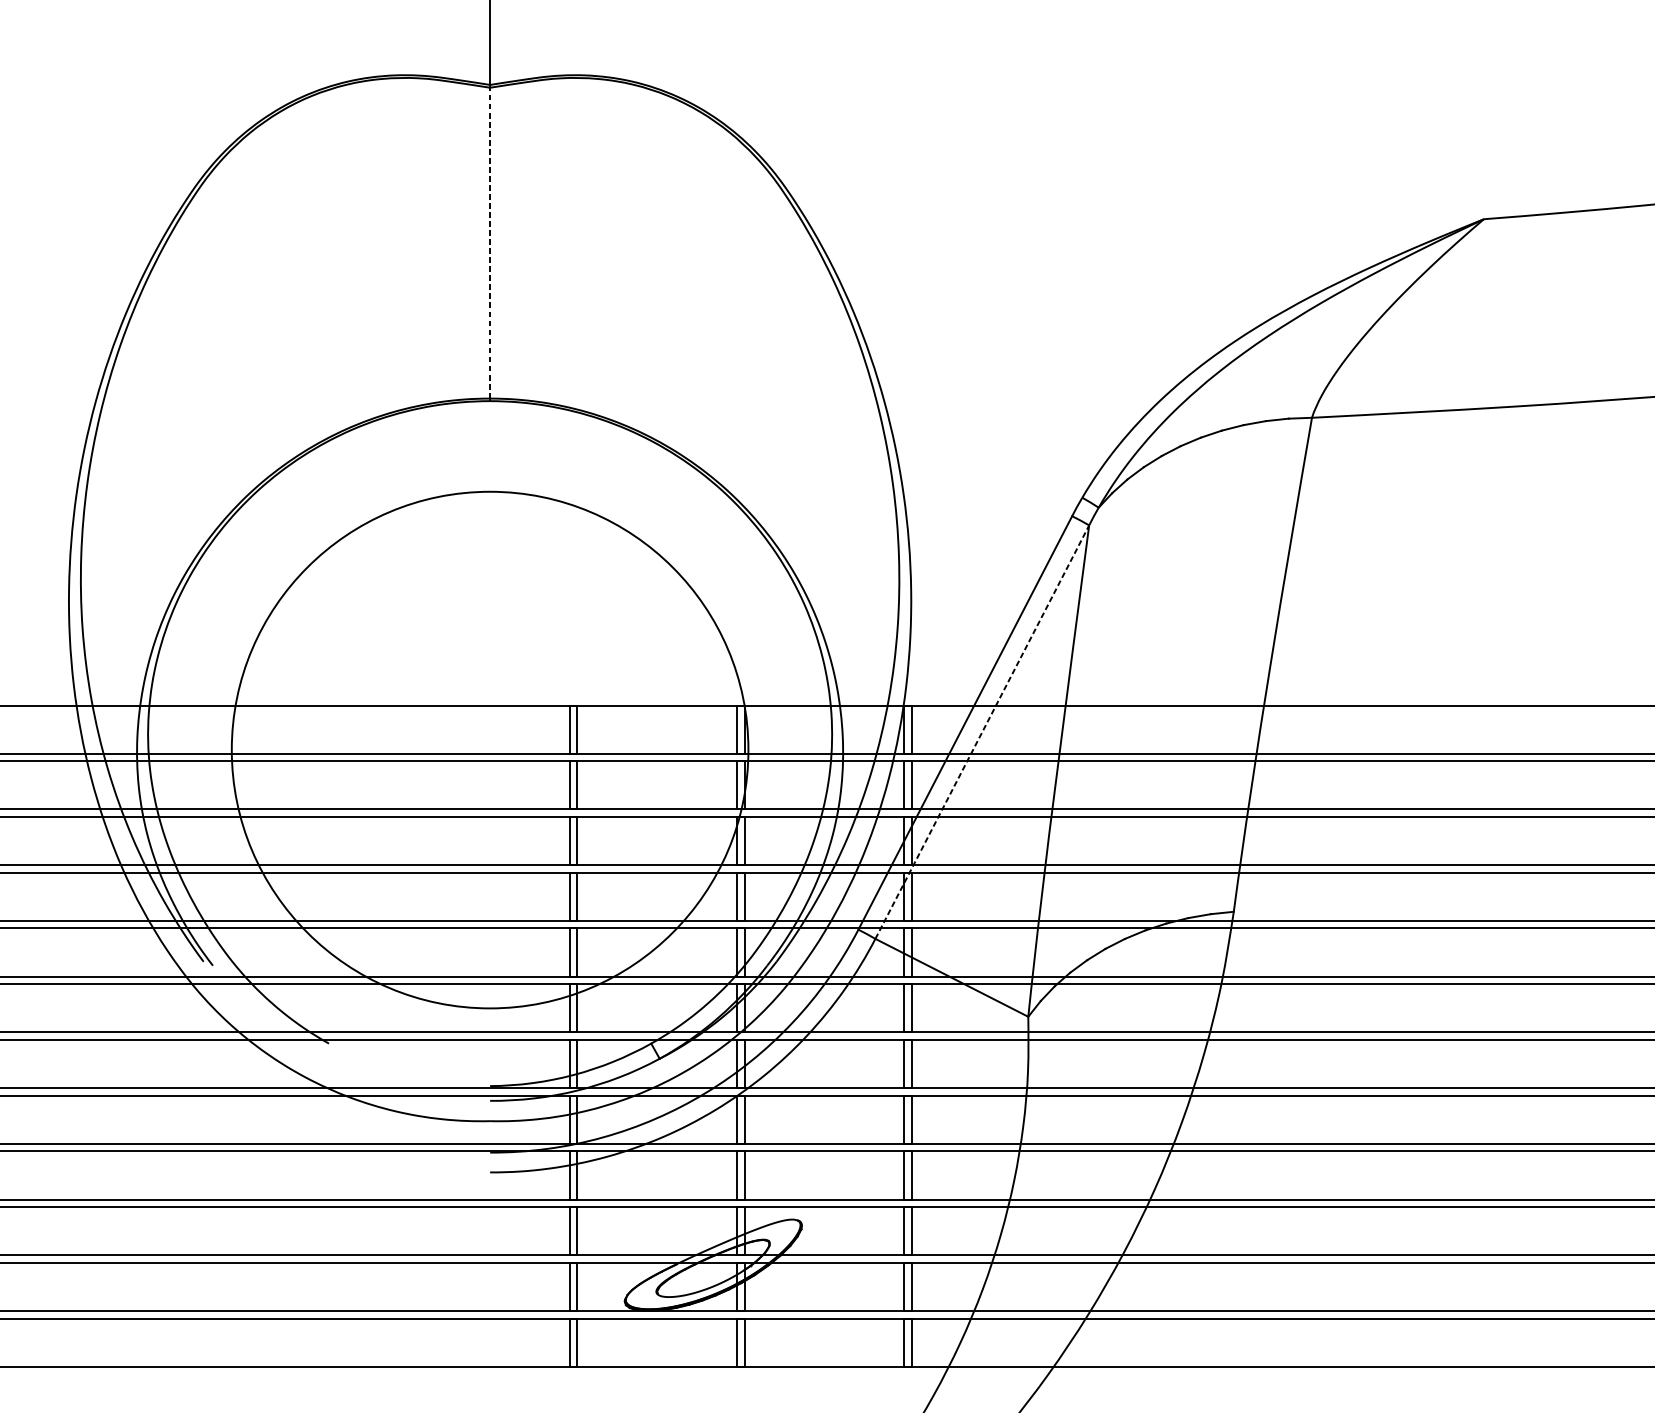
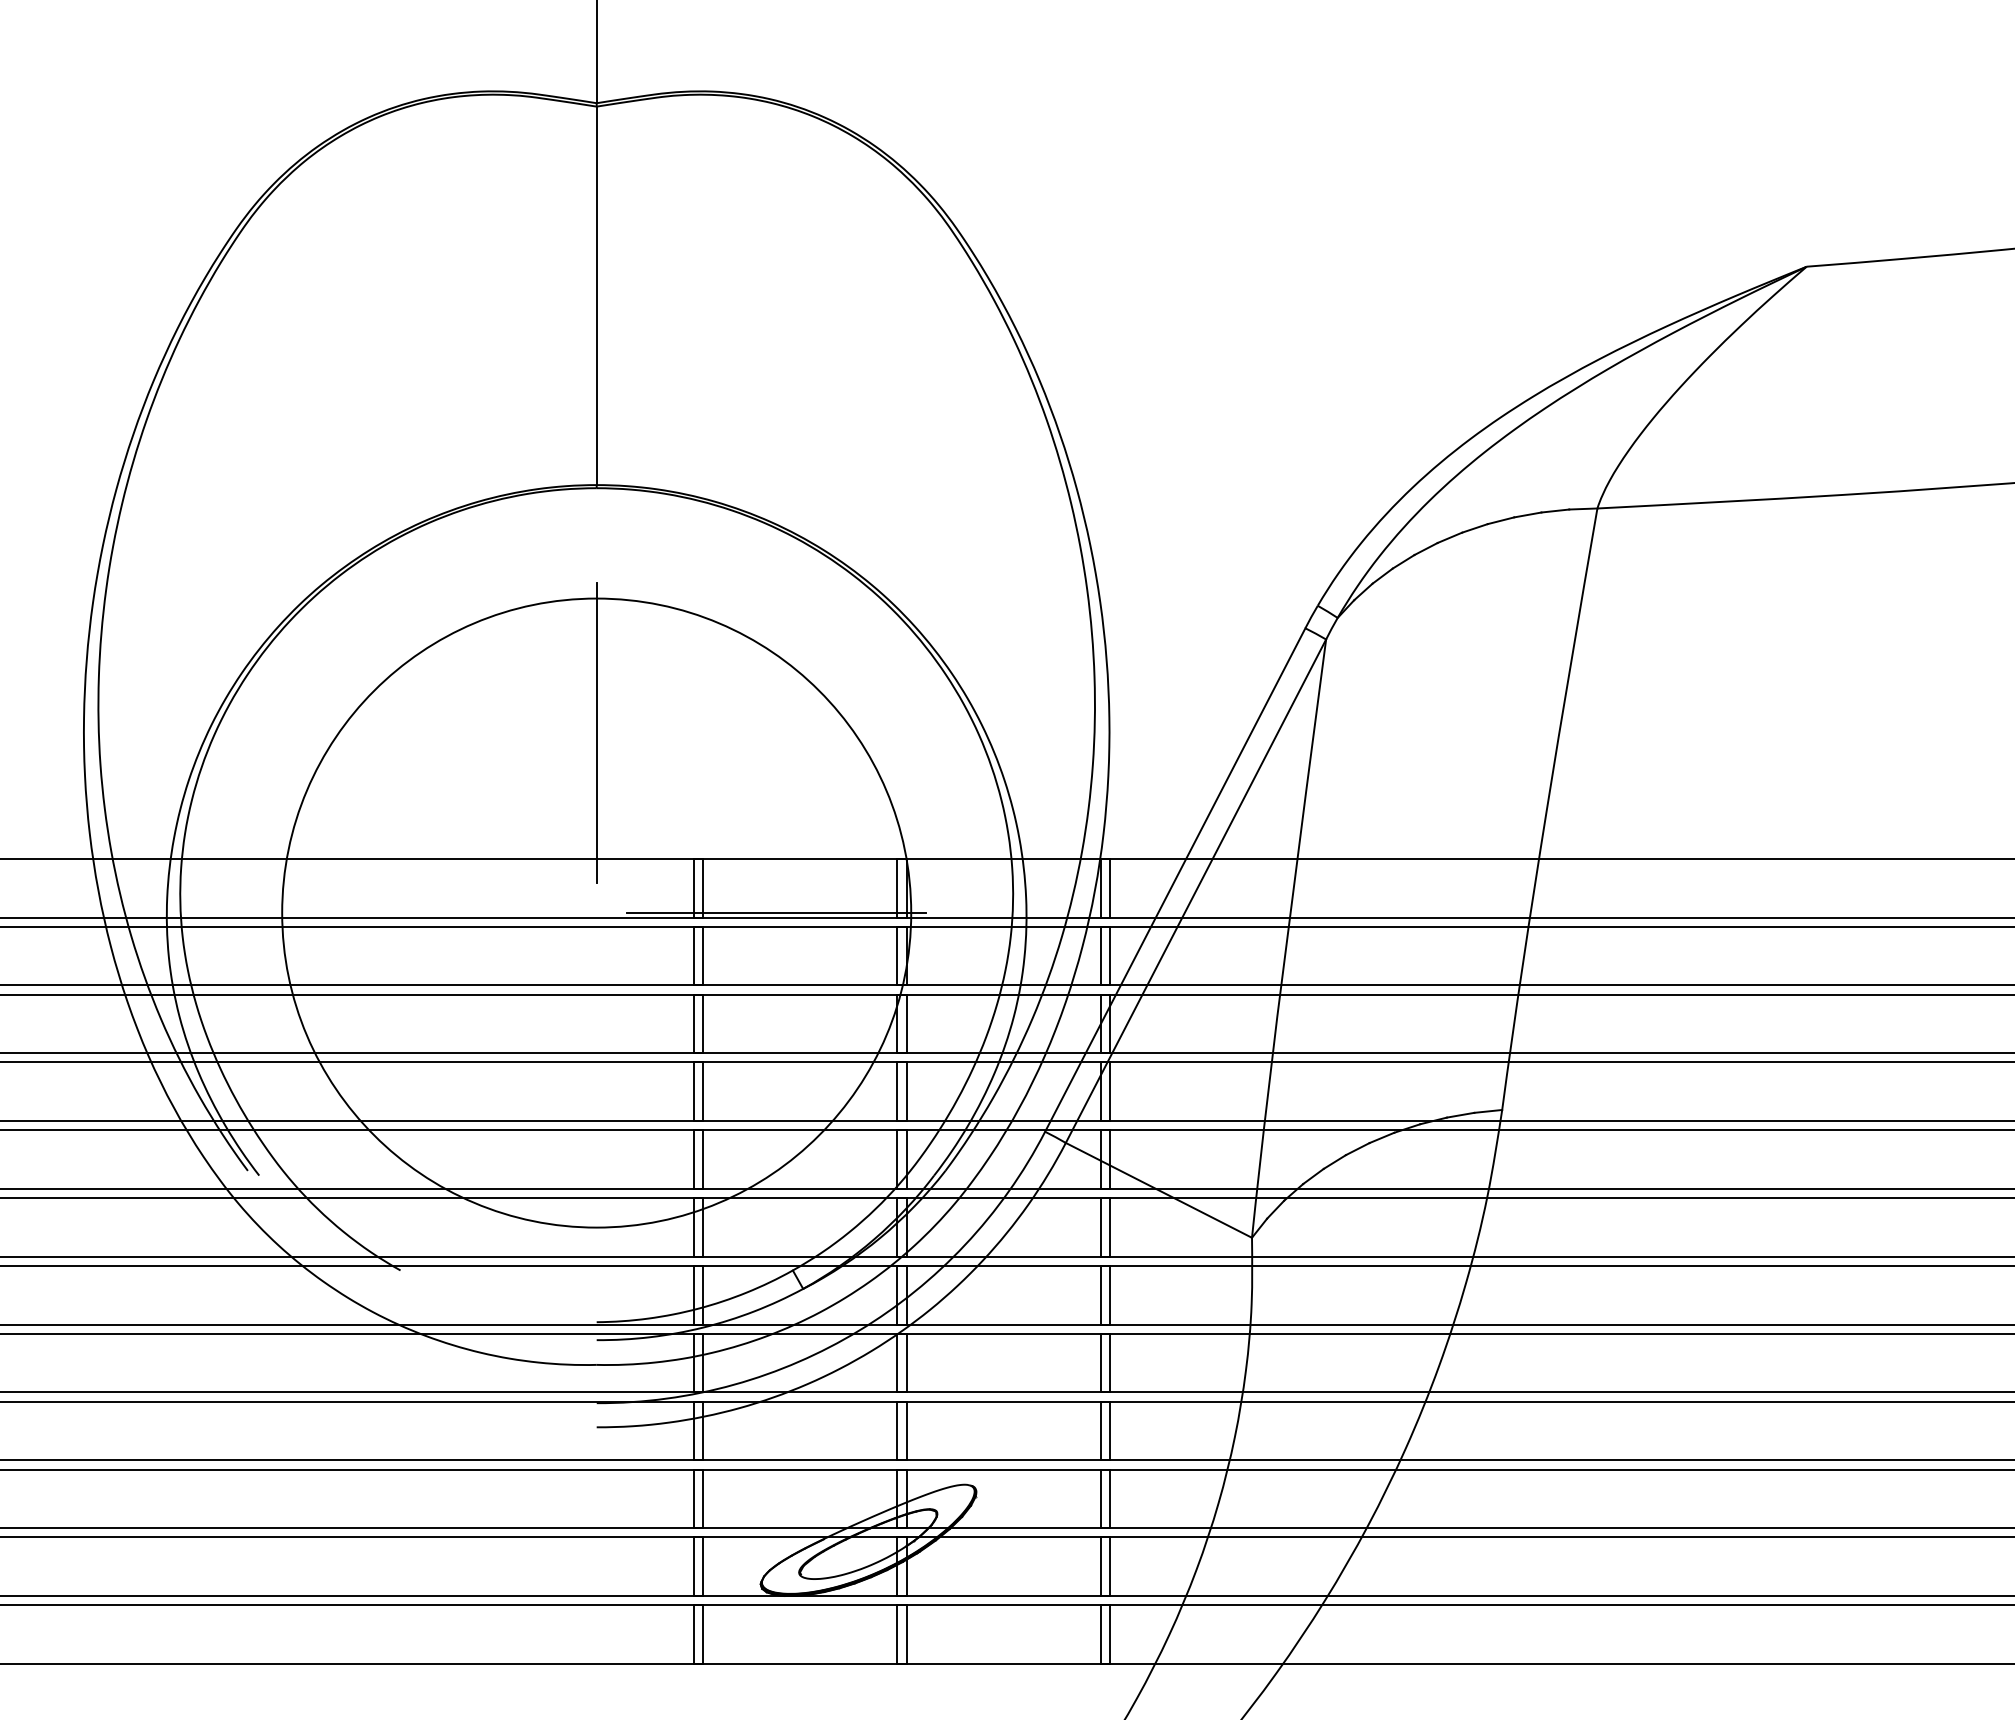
line: (489, 242) -> (596, 295), dashed -> solid
line: (489, 601) -> (596, 732), added
line: (982, 731) -> (1196, 890), dashed -> solid
line: (637, 750) -> (776, 913), added

